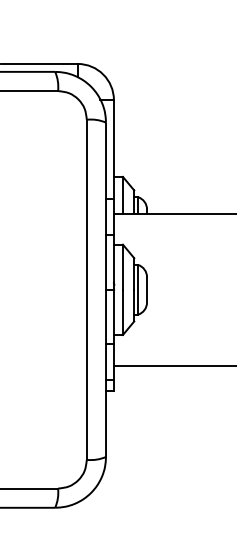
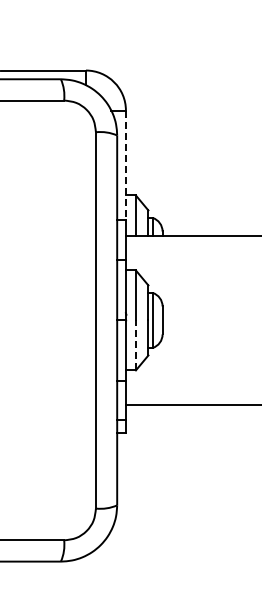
line: (113, 149) -> (125, 165), solid -> dashed
line: (122, 312) -> (135, 345), solid -> dashed

